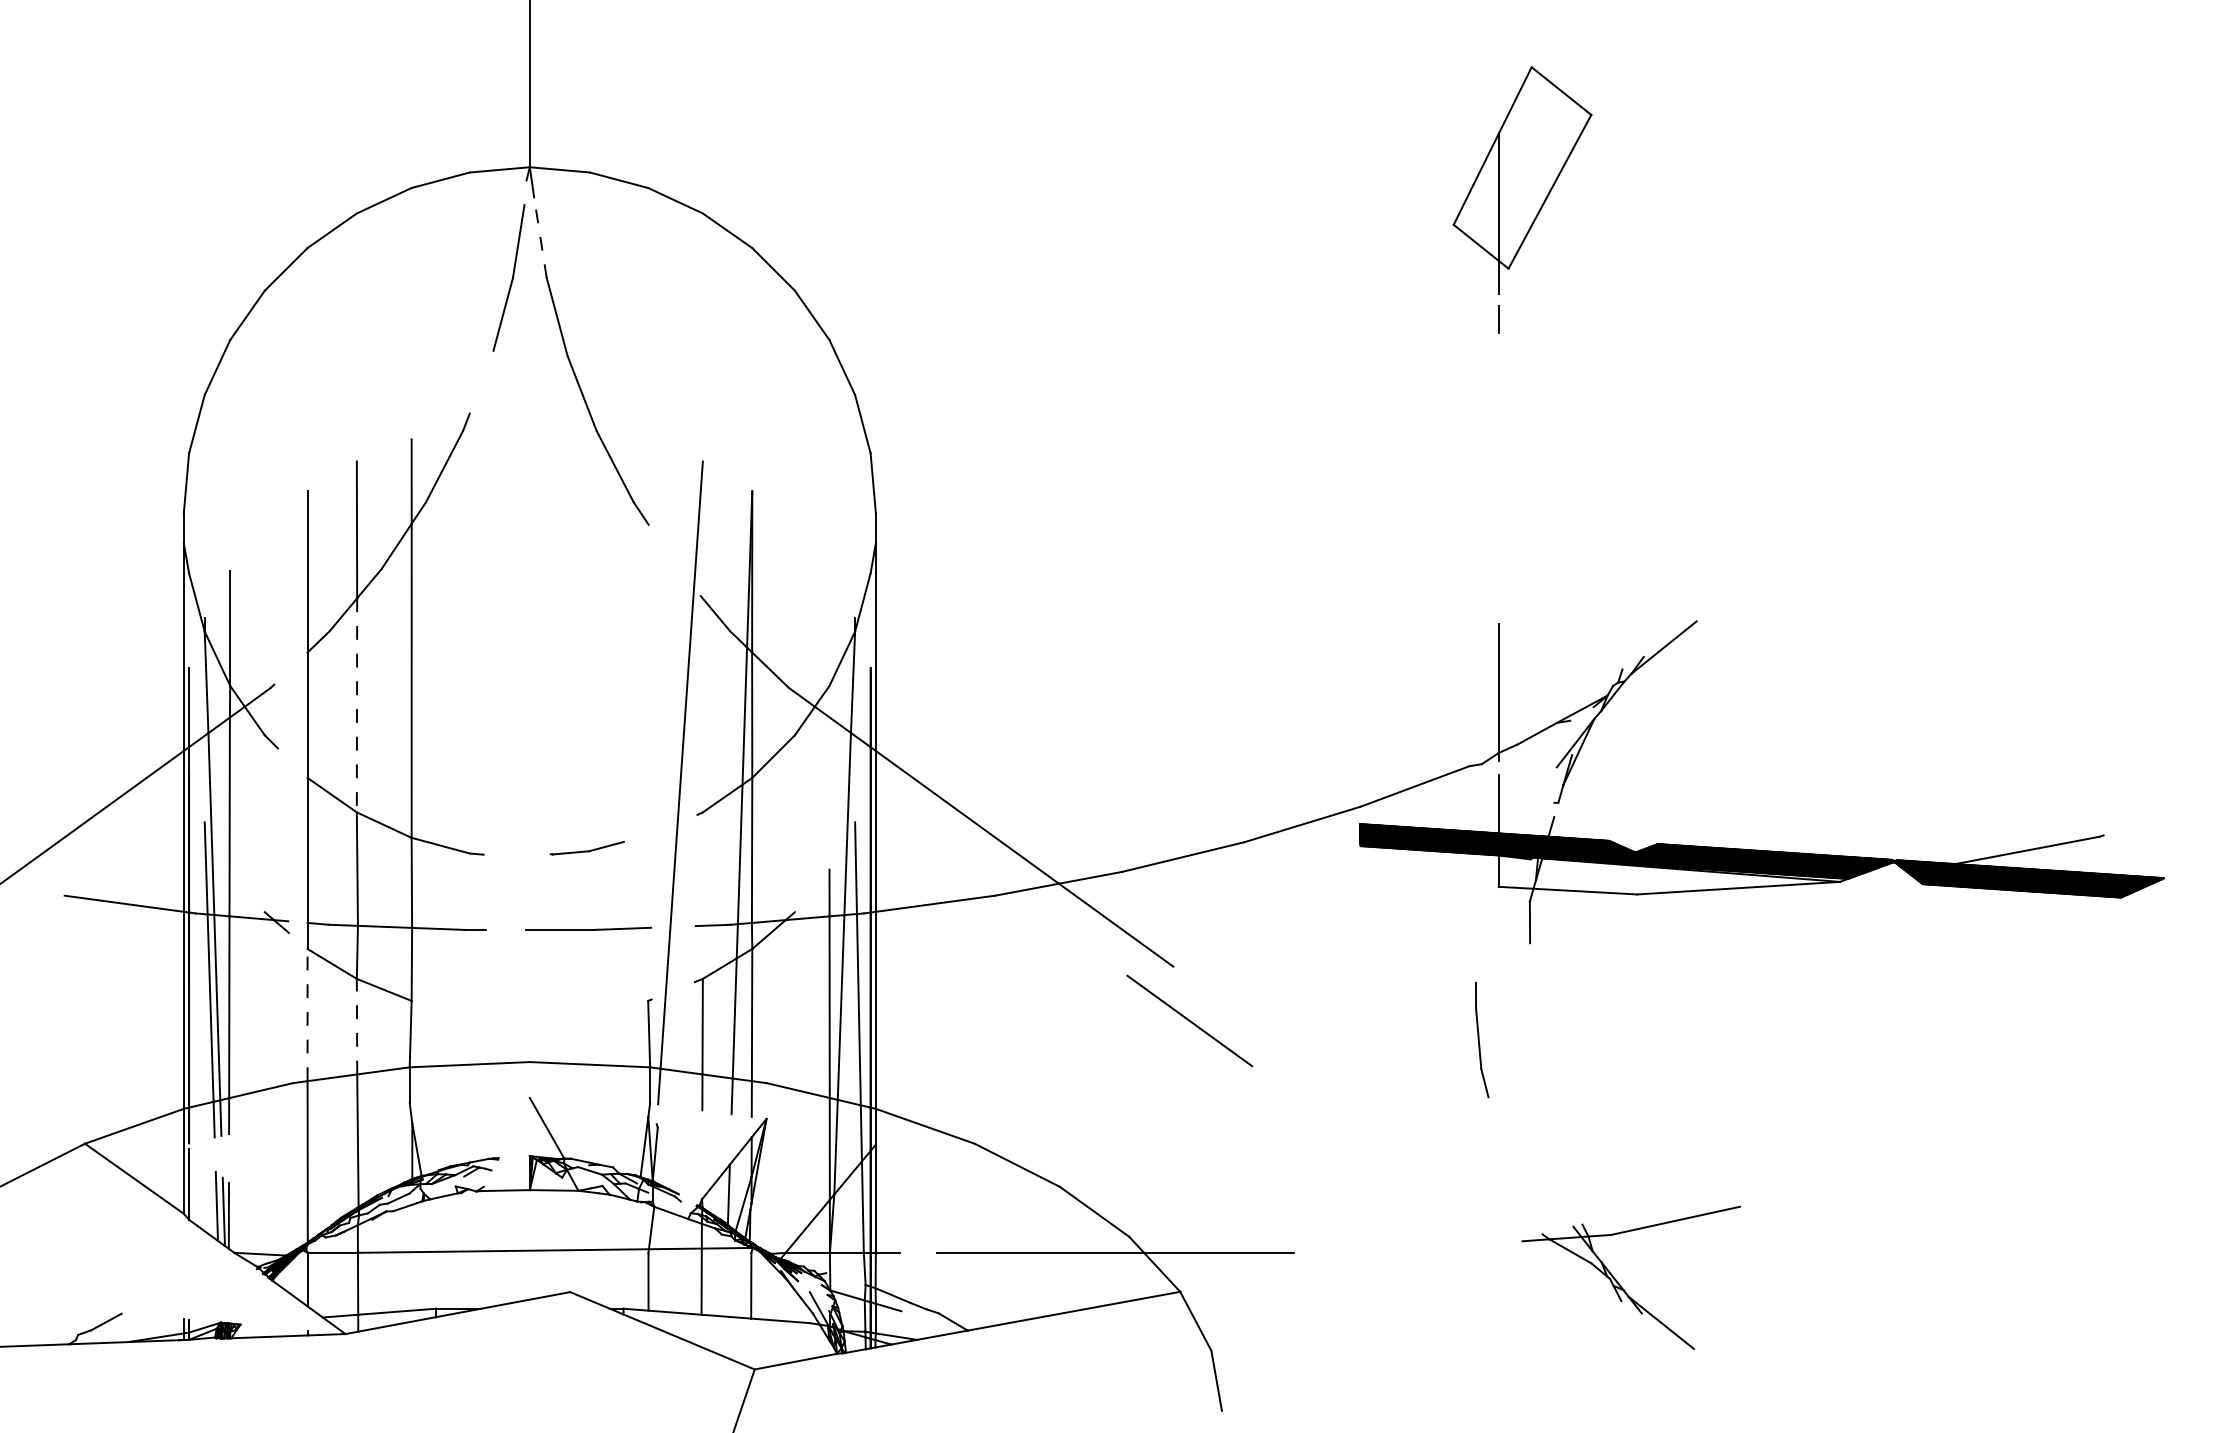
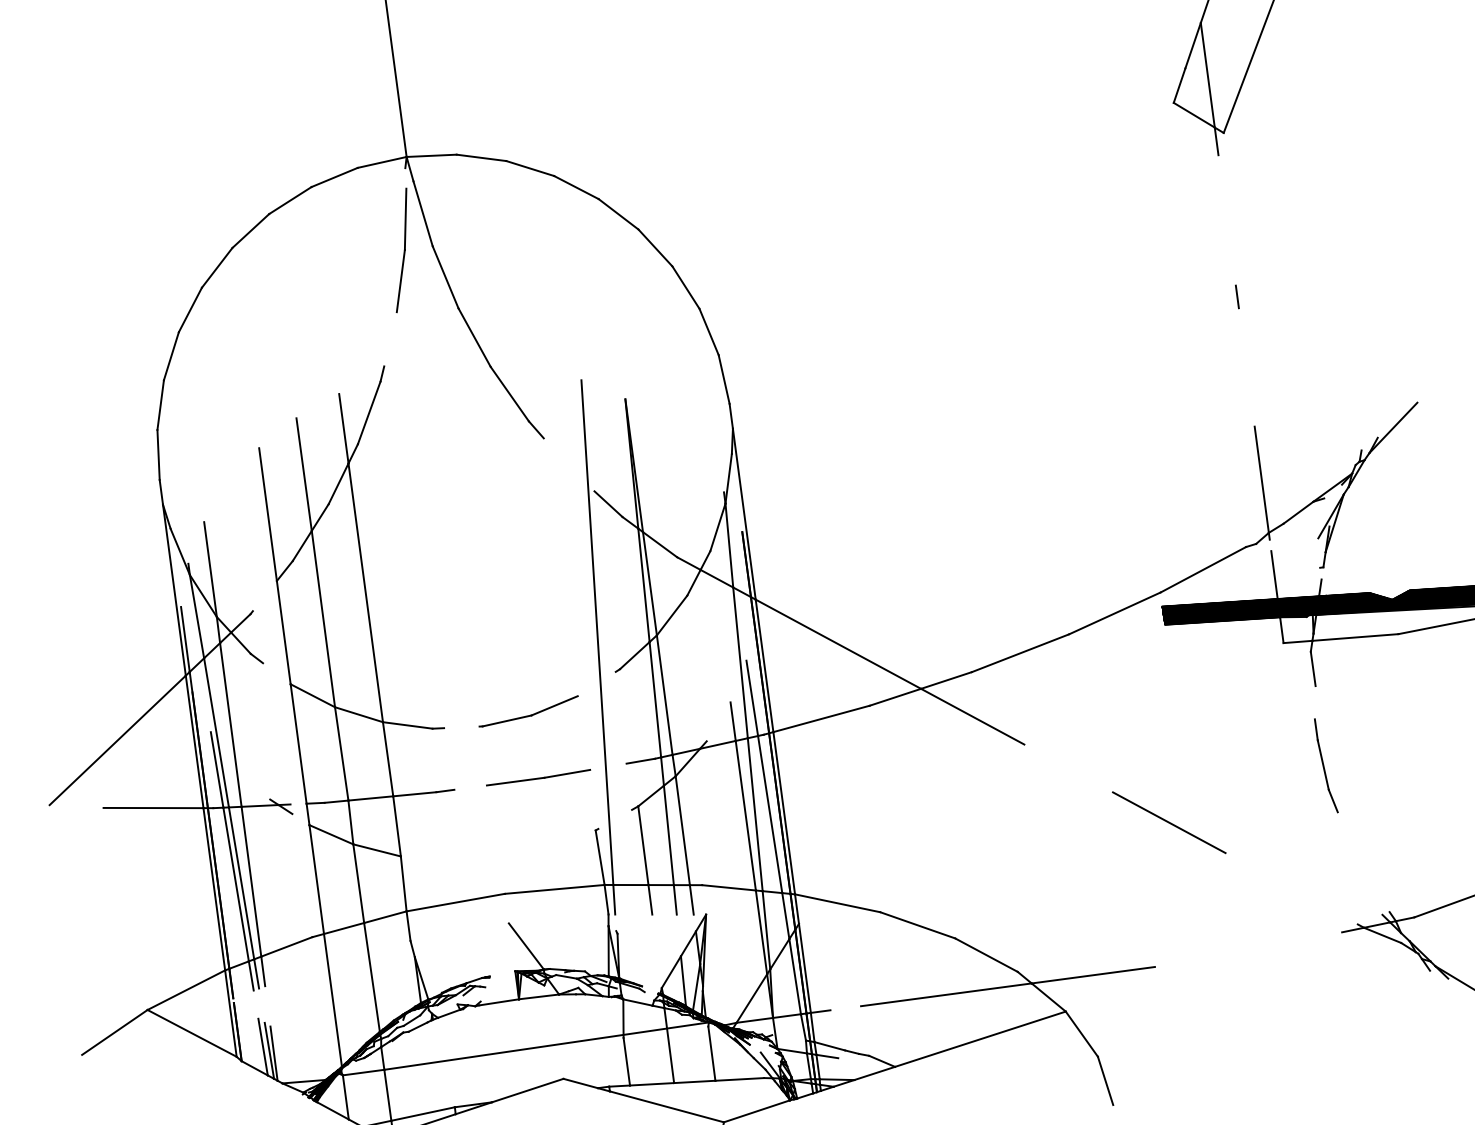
line: (540, 237) -> (423, 213), dashed -> solid
line: (1498, 319) -> (1237, 296), moved
line: (357, 705) -> (323, 619), dashed -> solid
part: (587, 847) -> (528, 710), size x1.67
line: (307, 1014) -> (316, 879), dashed -> solid
line: (1189, 1020) -> (1169, 822), moved
line: (357, 1026) -> (359, 883), dashed -> solid
part: (1482, 1039) -> (1326, 765), moved

